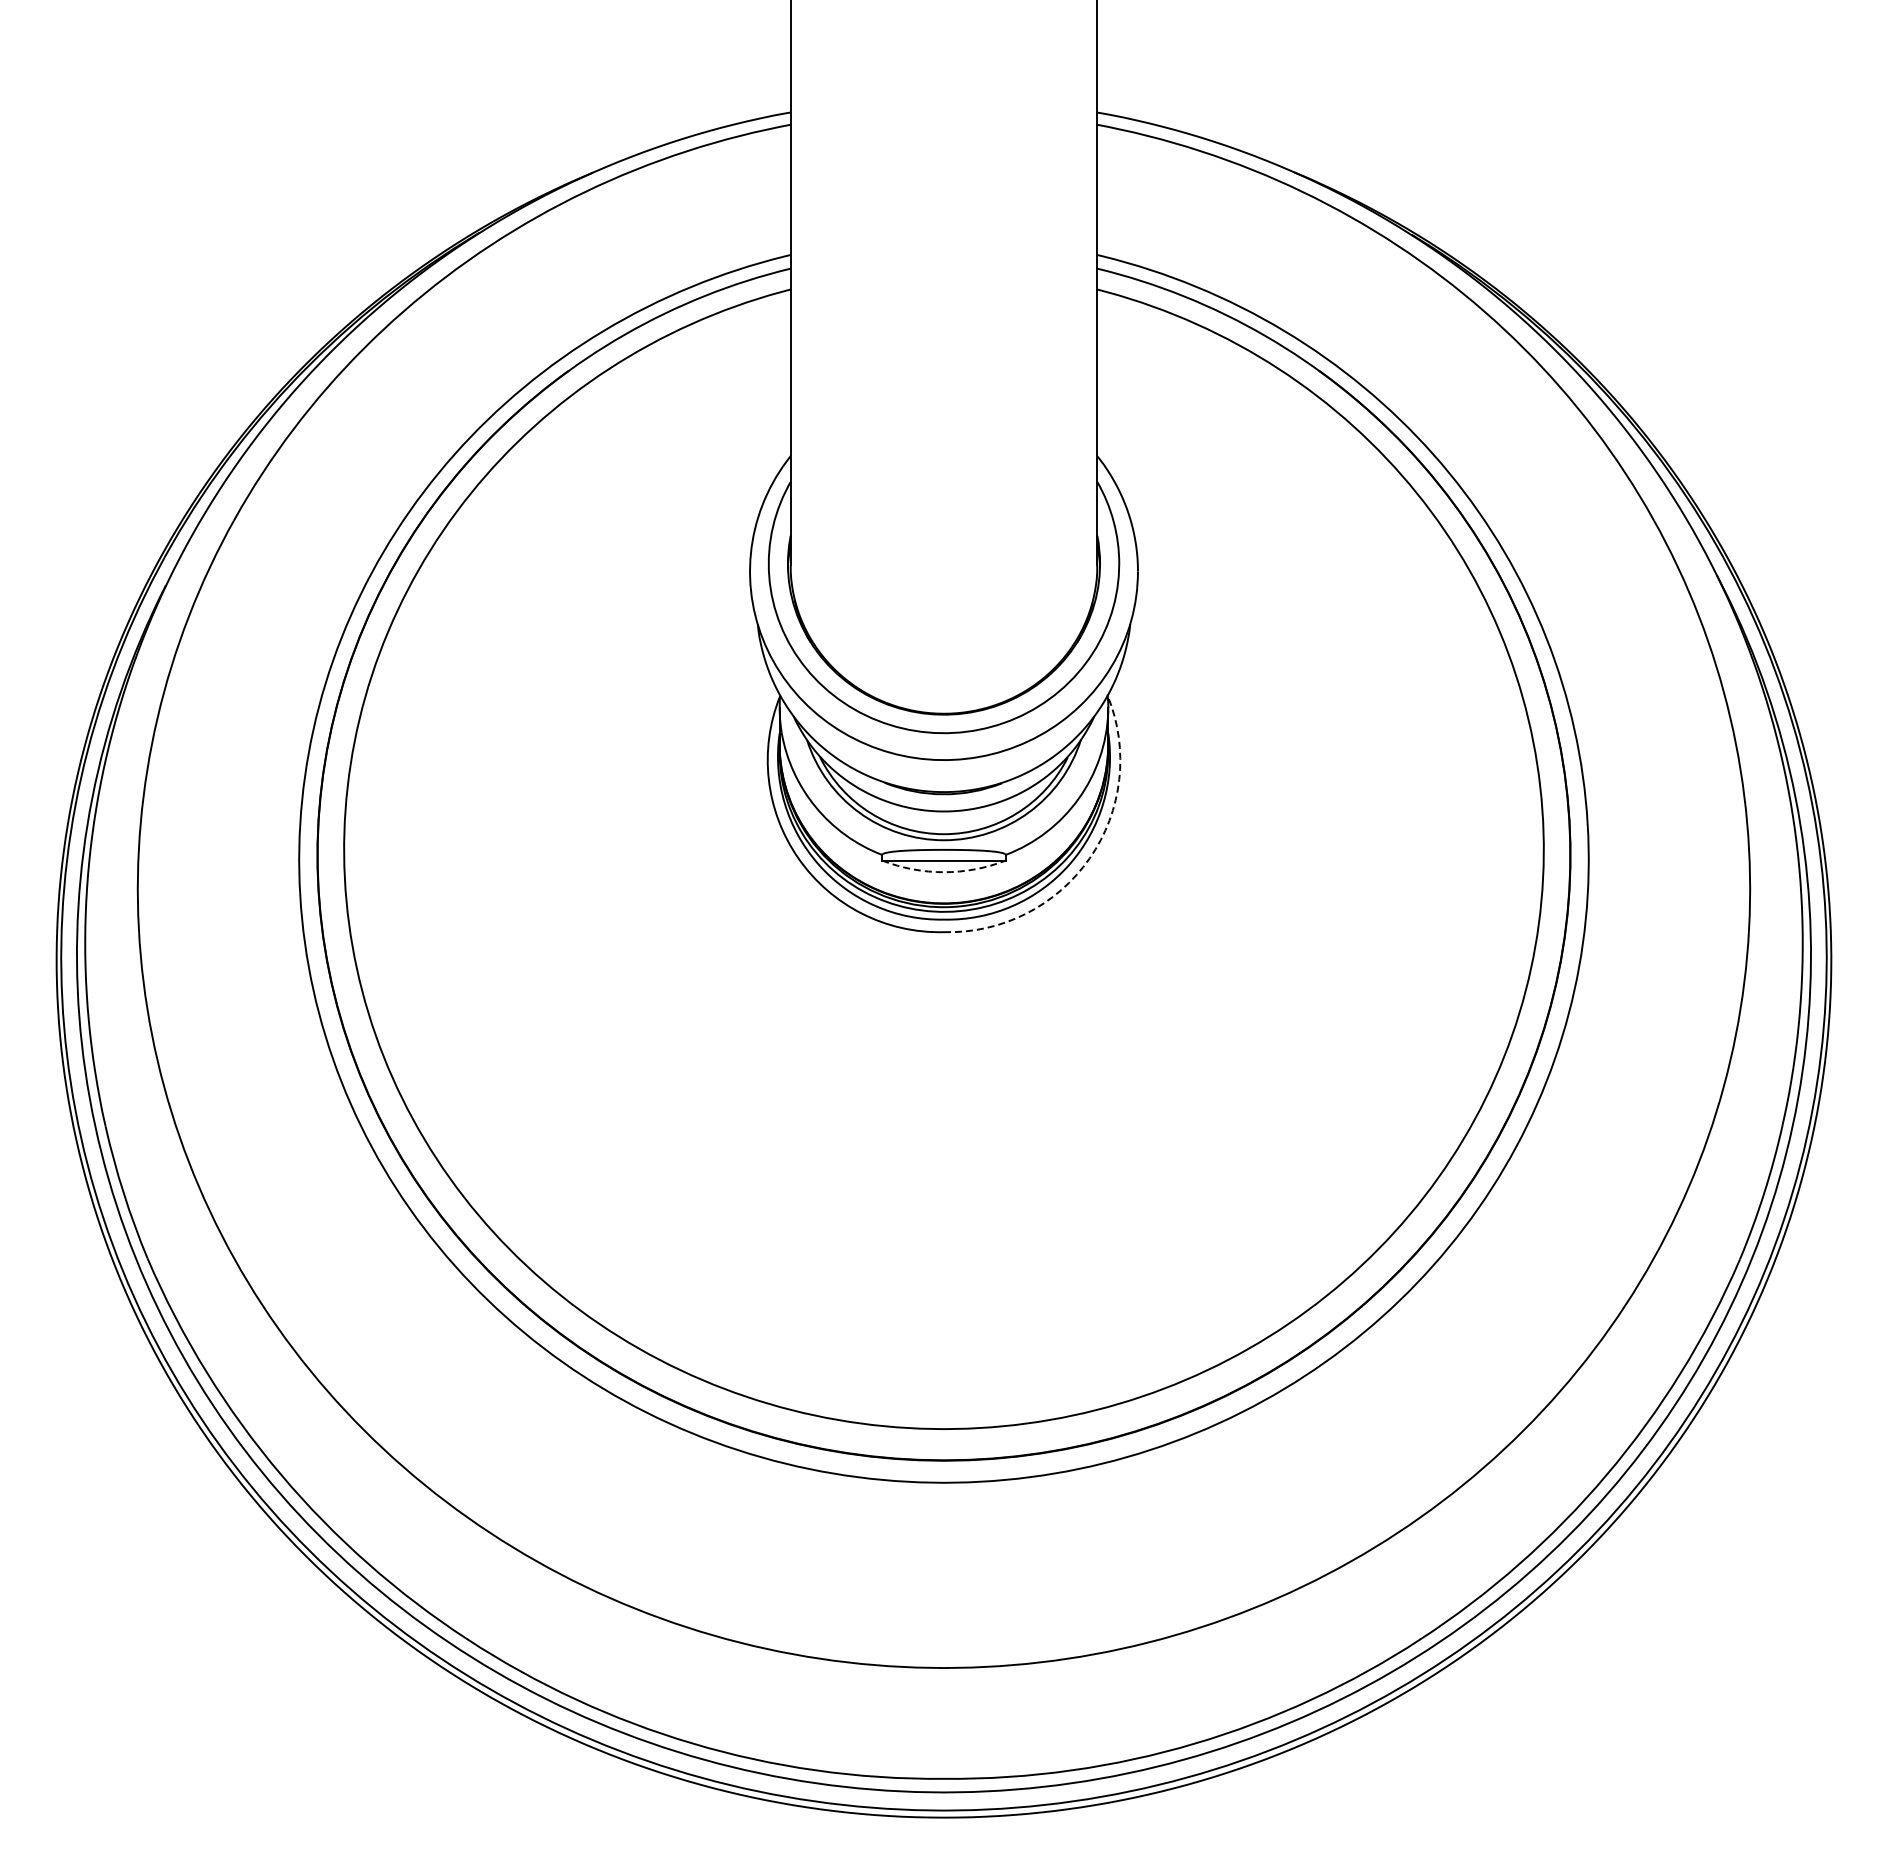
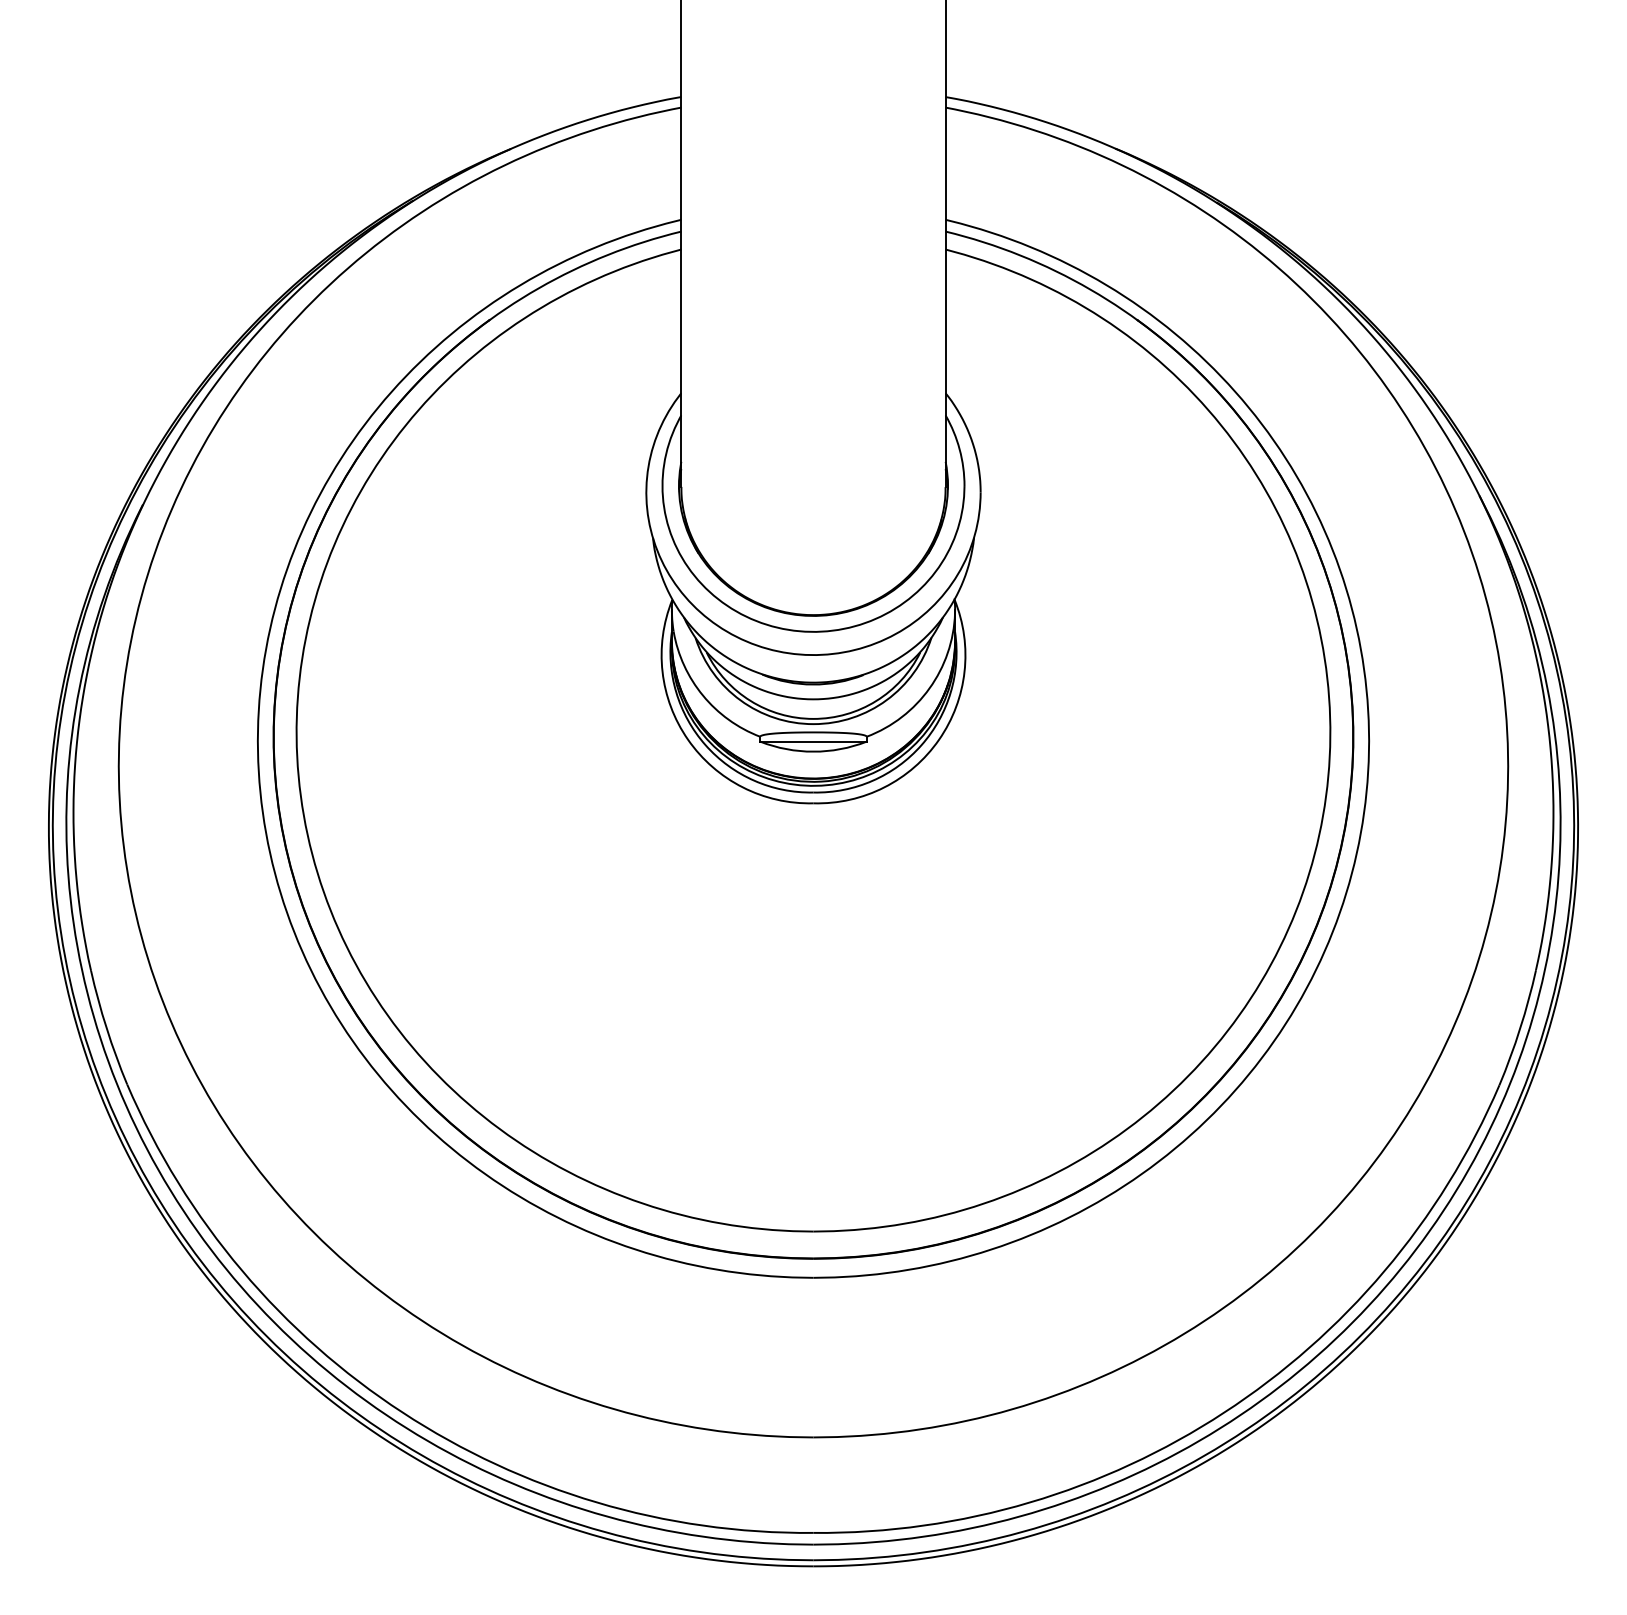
arc: (1089, 858) -> (938, 739), dashed -> solid
arc: (943, 872) -> (813, 751), dashed -> solid

